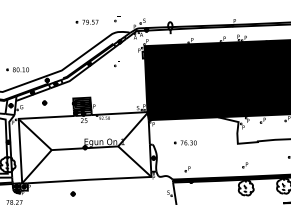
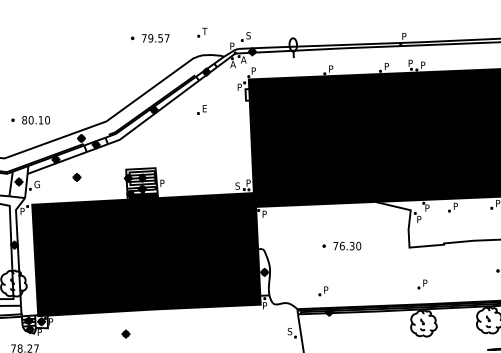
part: (185, 142) -> (341, 245), moved
fill: (84, 147) -> (145, 253), added

